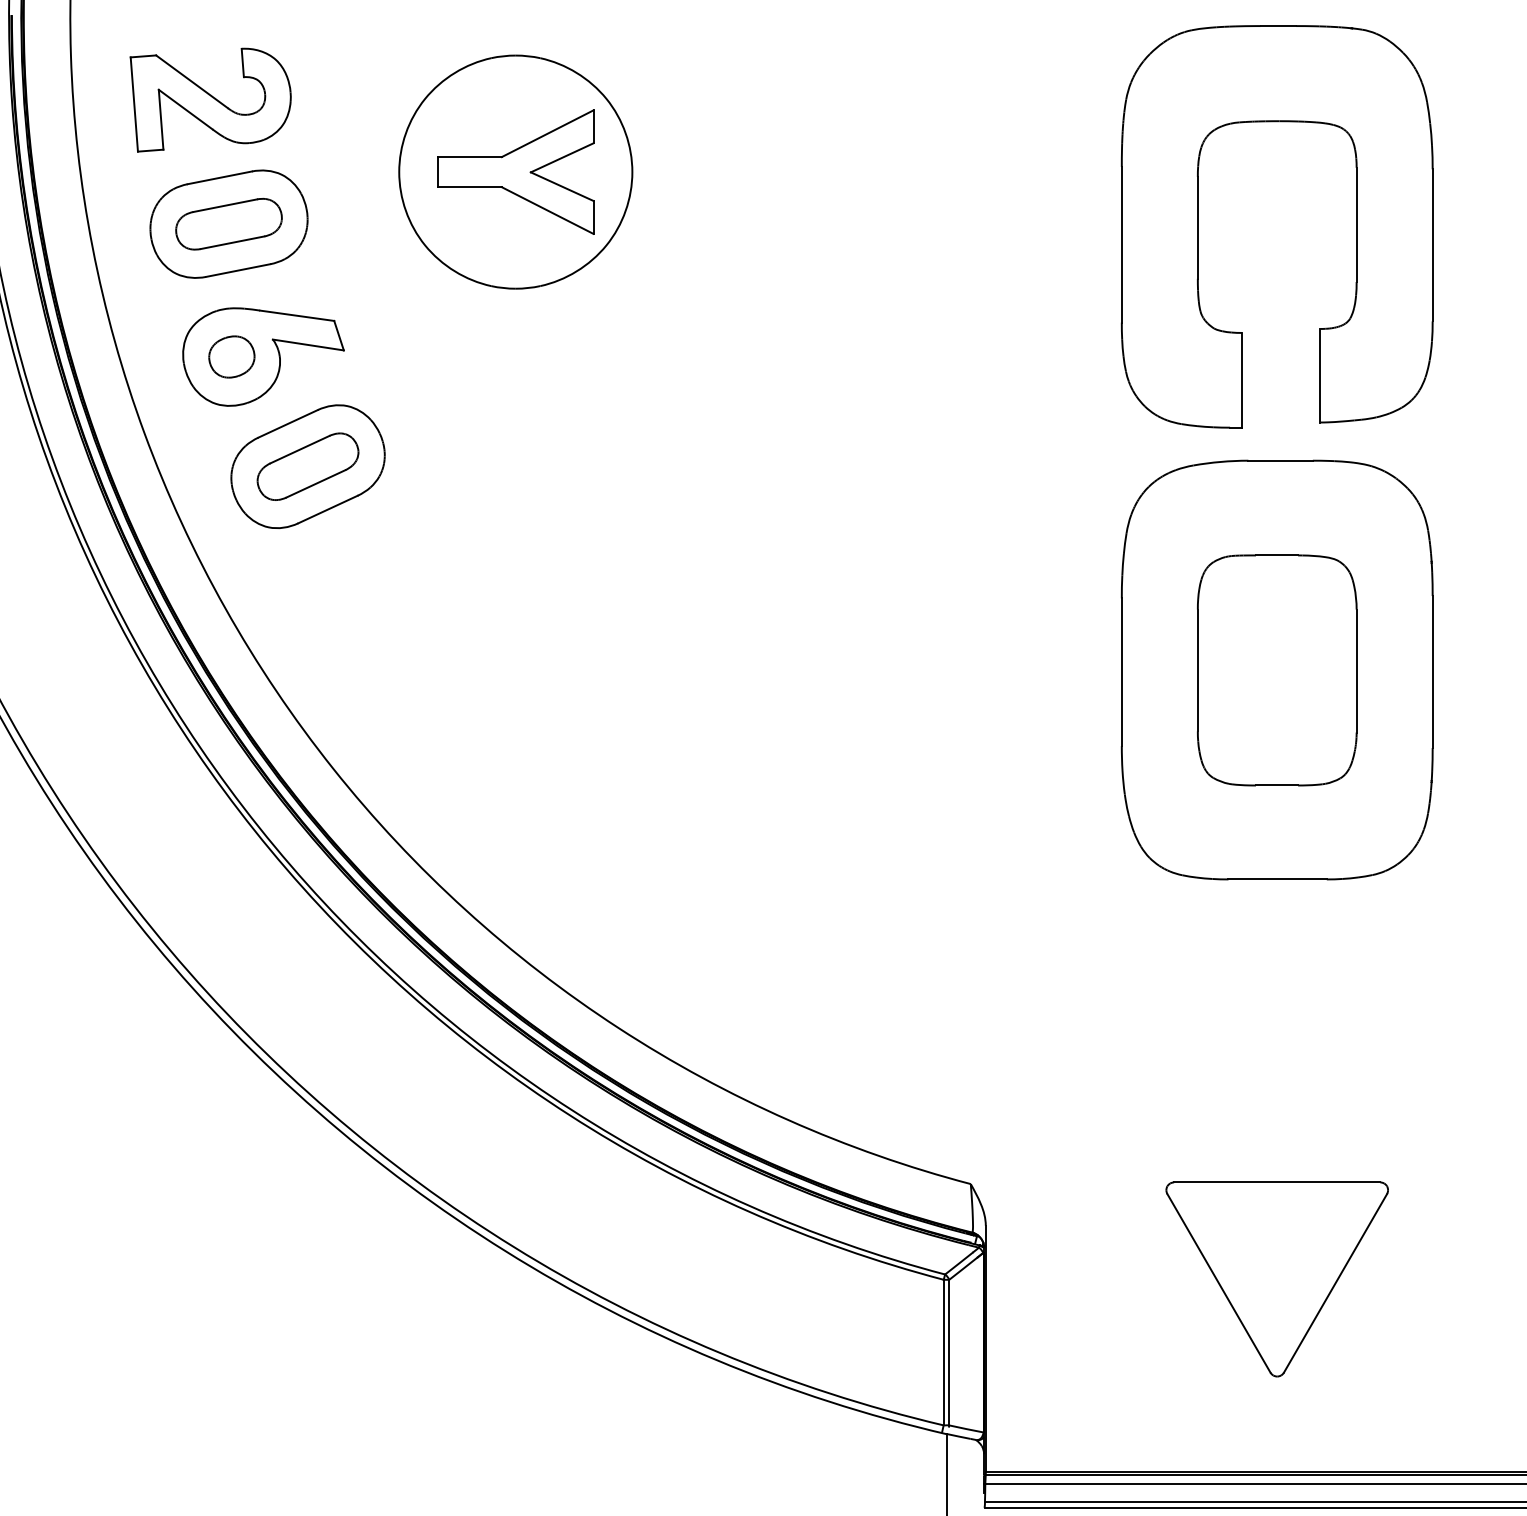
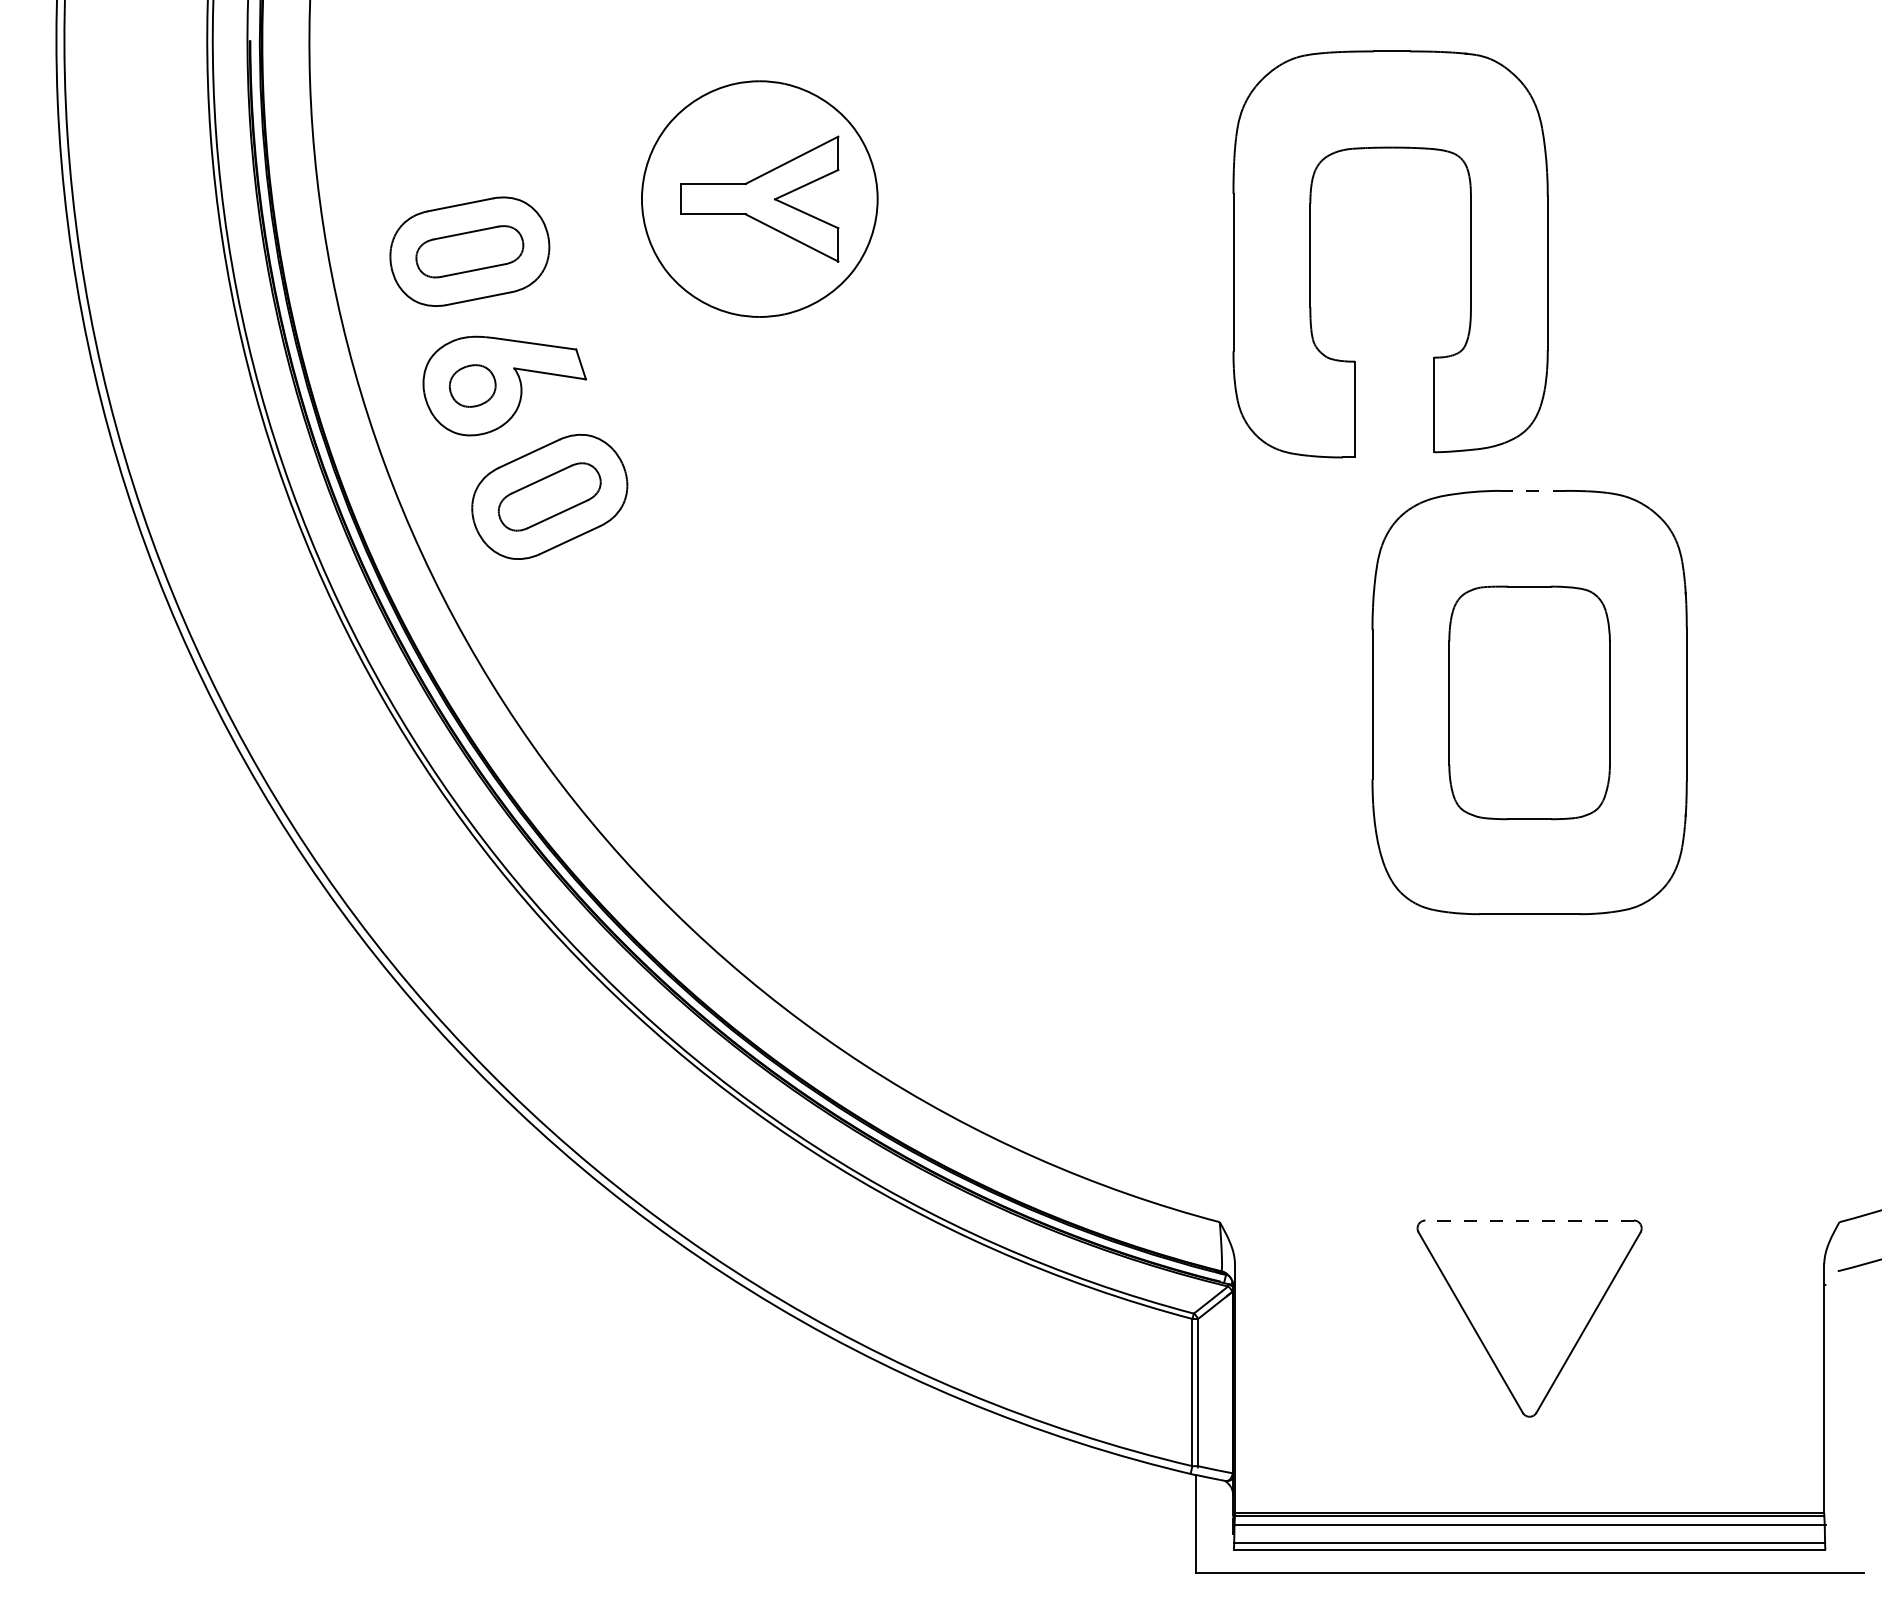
part: (210, 100) -> (451, 126), removed
part: (1197, 226) -> (1310, 254), moved
line: (1281, 460) -> (1533, 490), solid -> dashed
line: (1277, 1182) -> (1529, 1220), solid -> dashed

